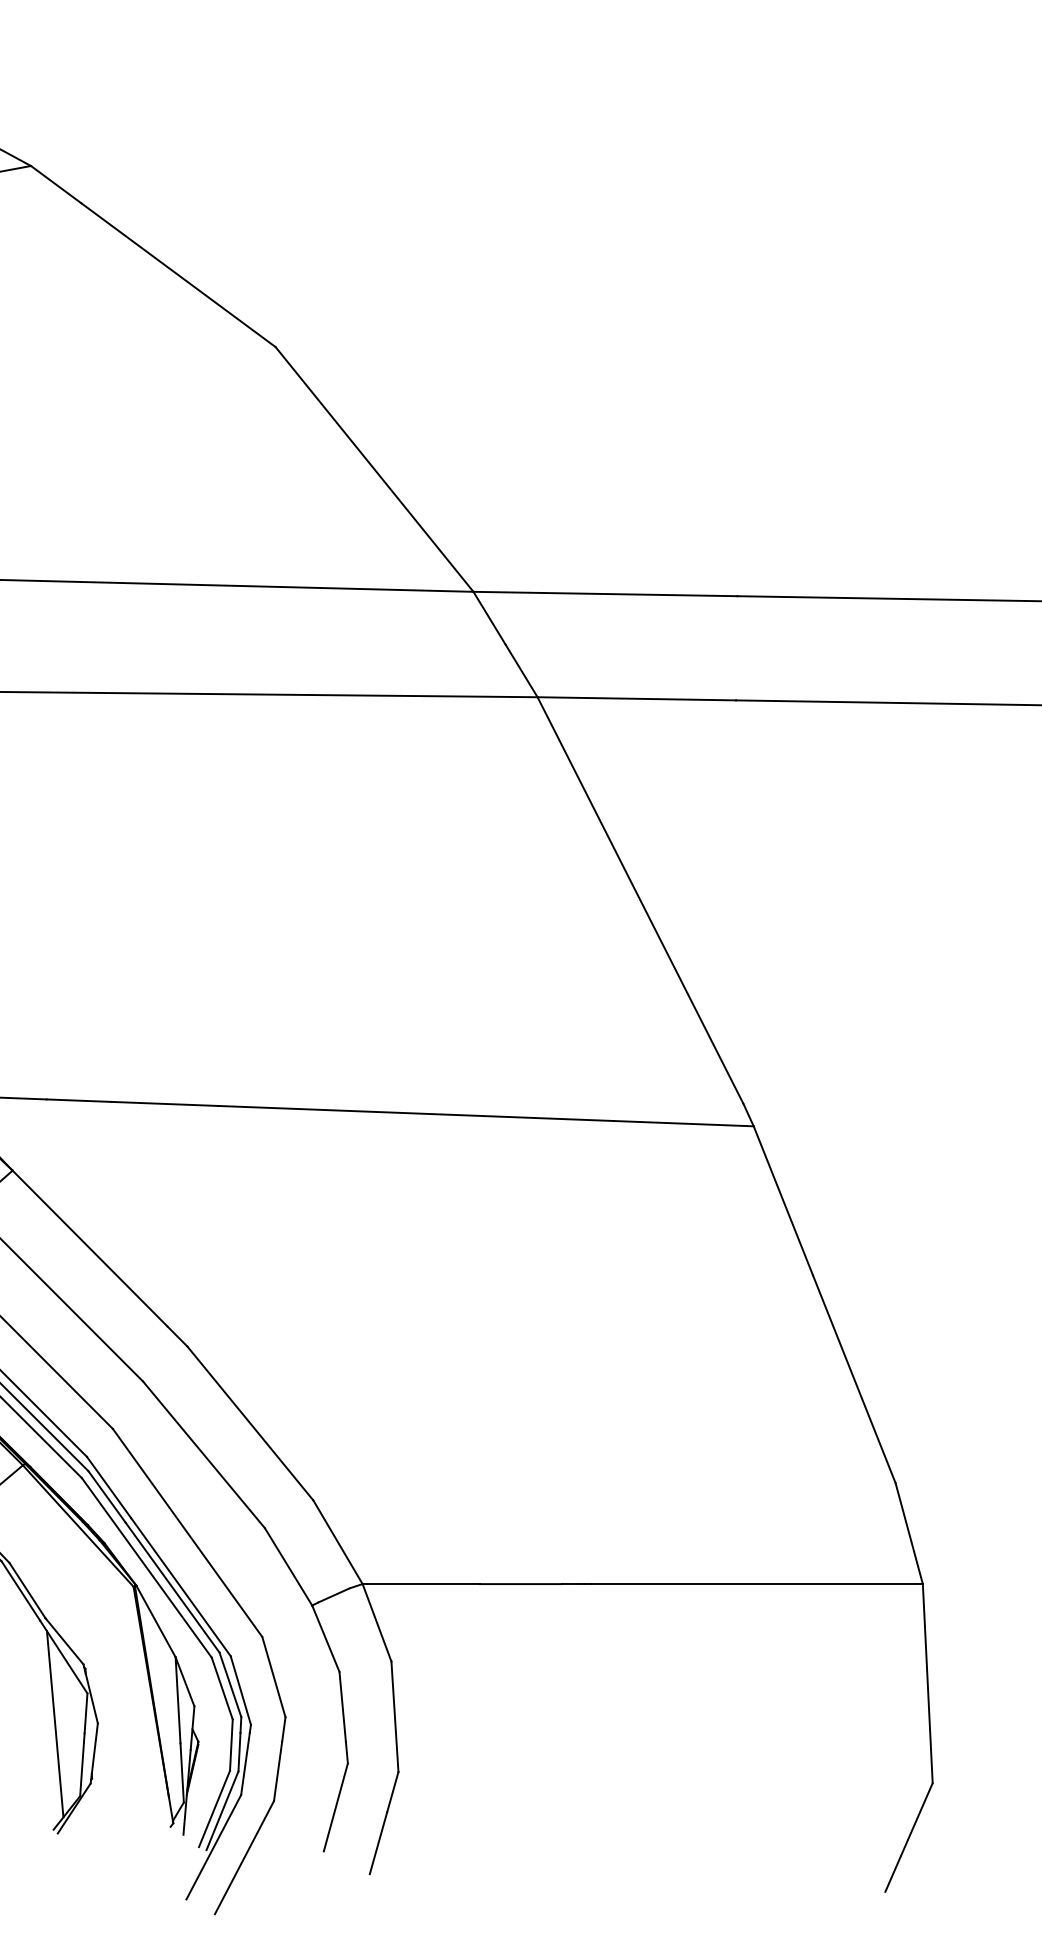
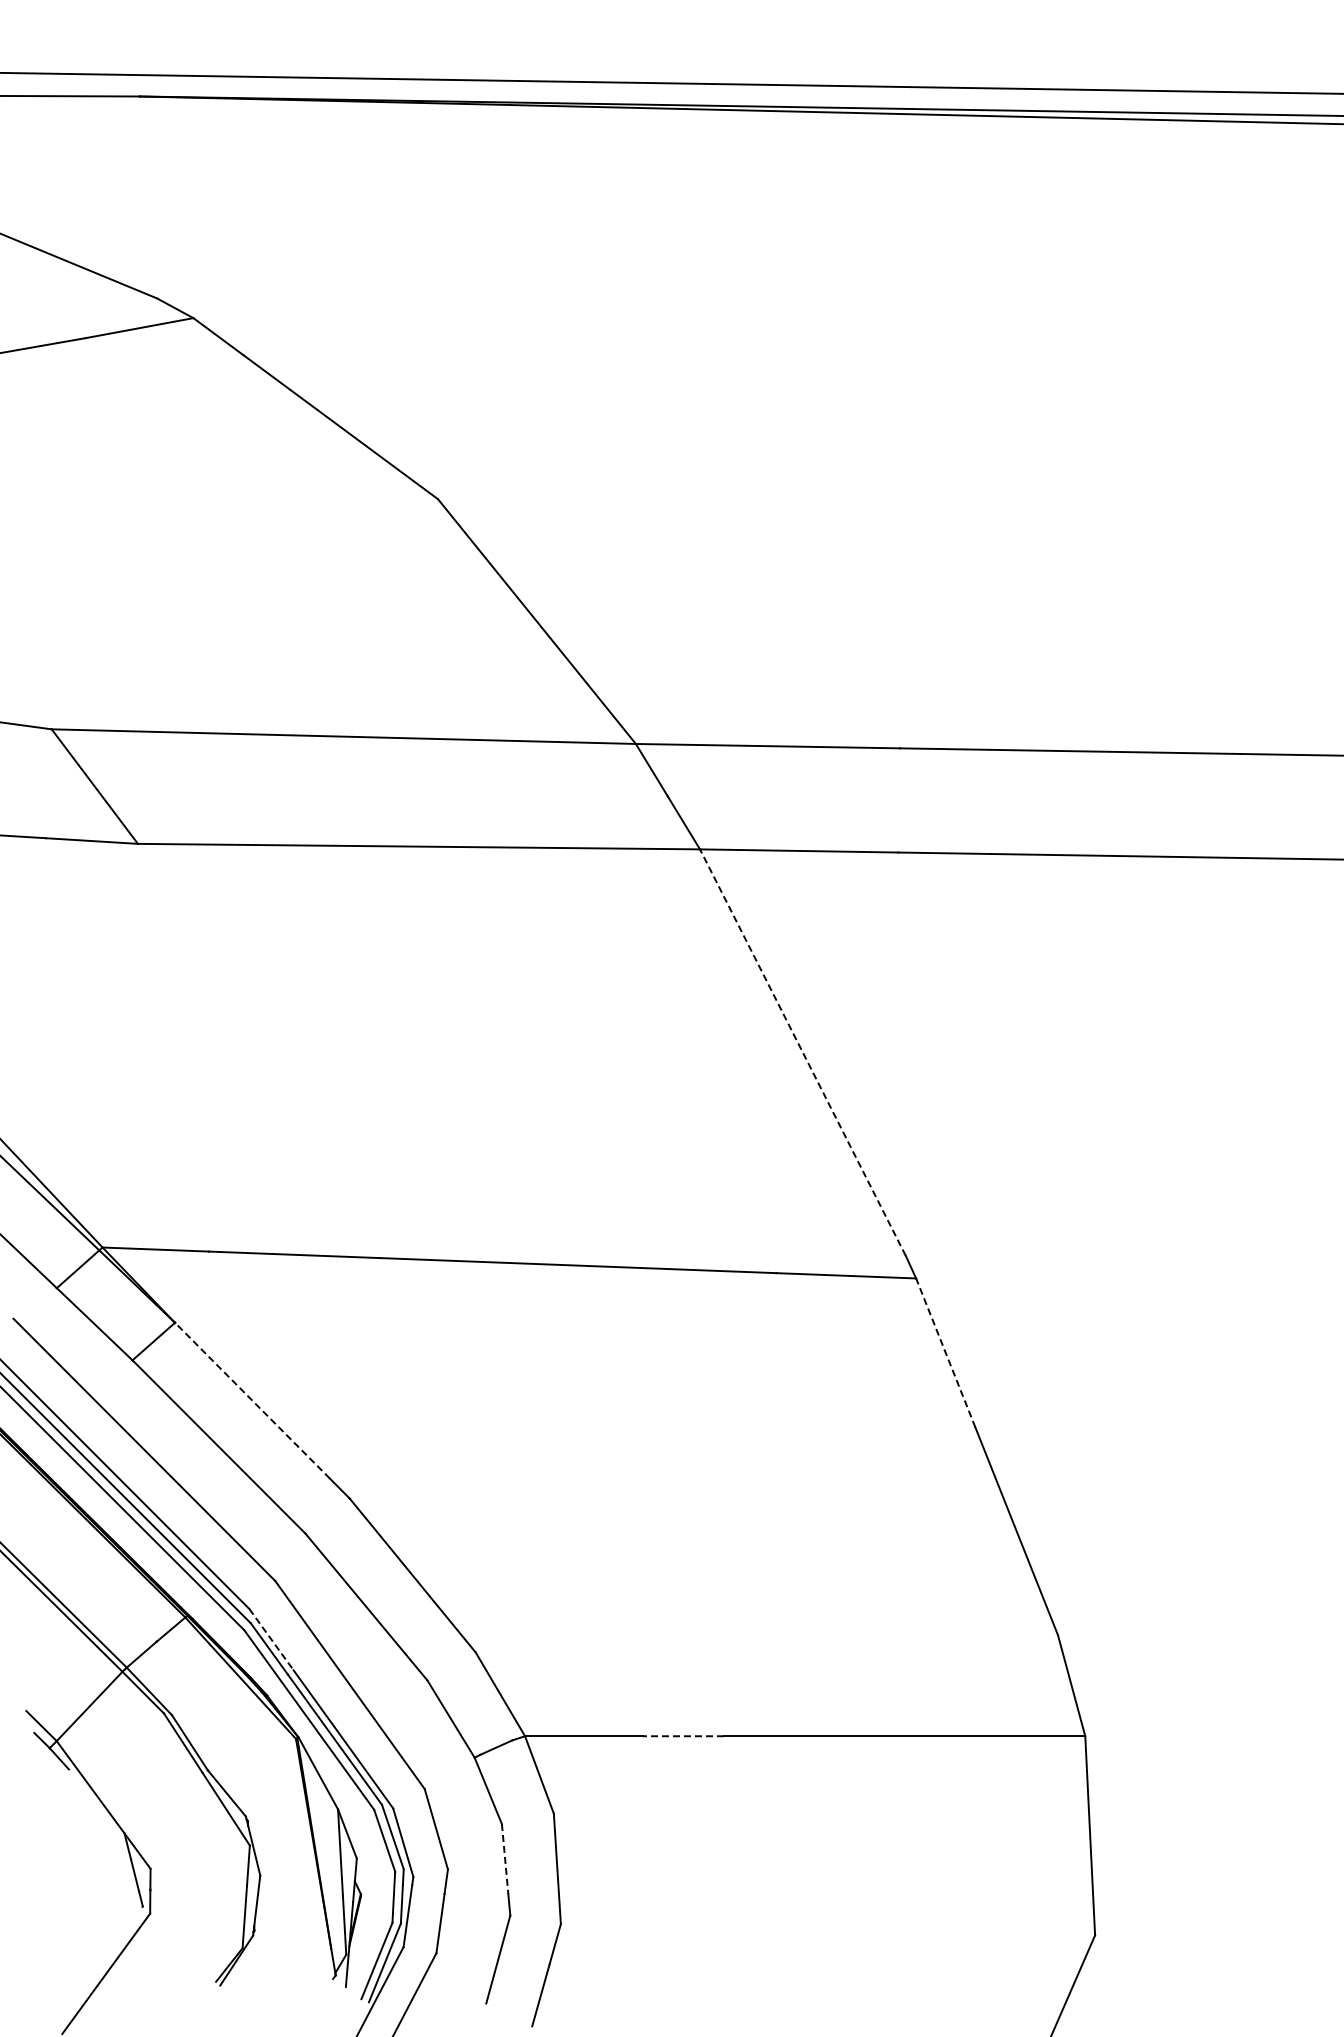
line: (640, 900) -> (802, 1052), solid -> dashed
line: (783, 1200) -> (945, 1352), solid -> dashed
line: (90, 1248) -> (252, 1400), solid -> dashed
line: (109, 1487) -> (271, 1639), solid -> dashed
line: (521, 1584) -> (683, 1736), solid -> dashed
line: (343, 1707) -> (505, 1859), solid -> dashed
line: (55, 1724) -> (217, 1876), removed

